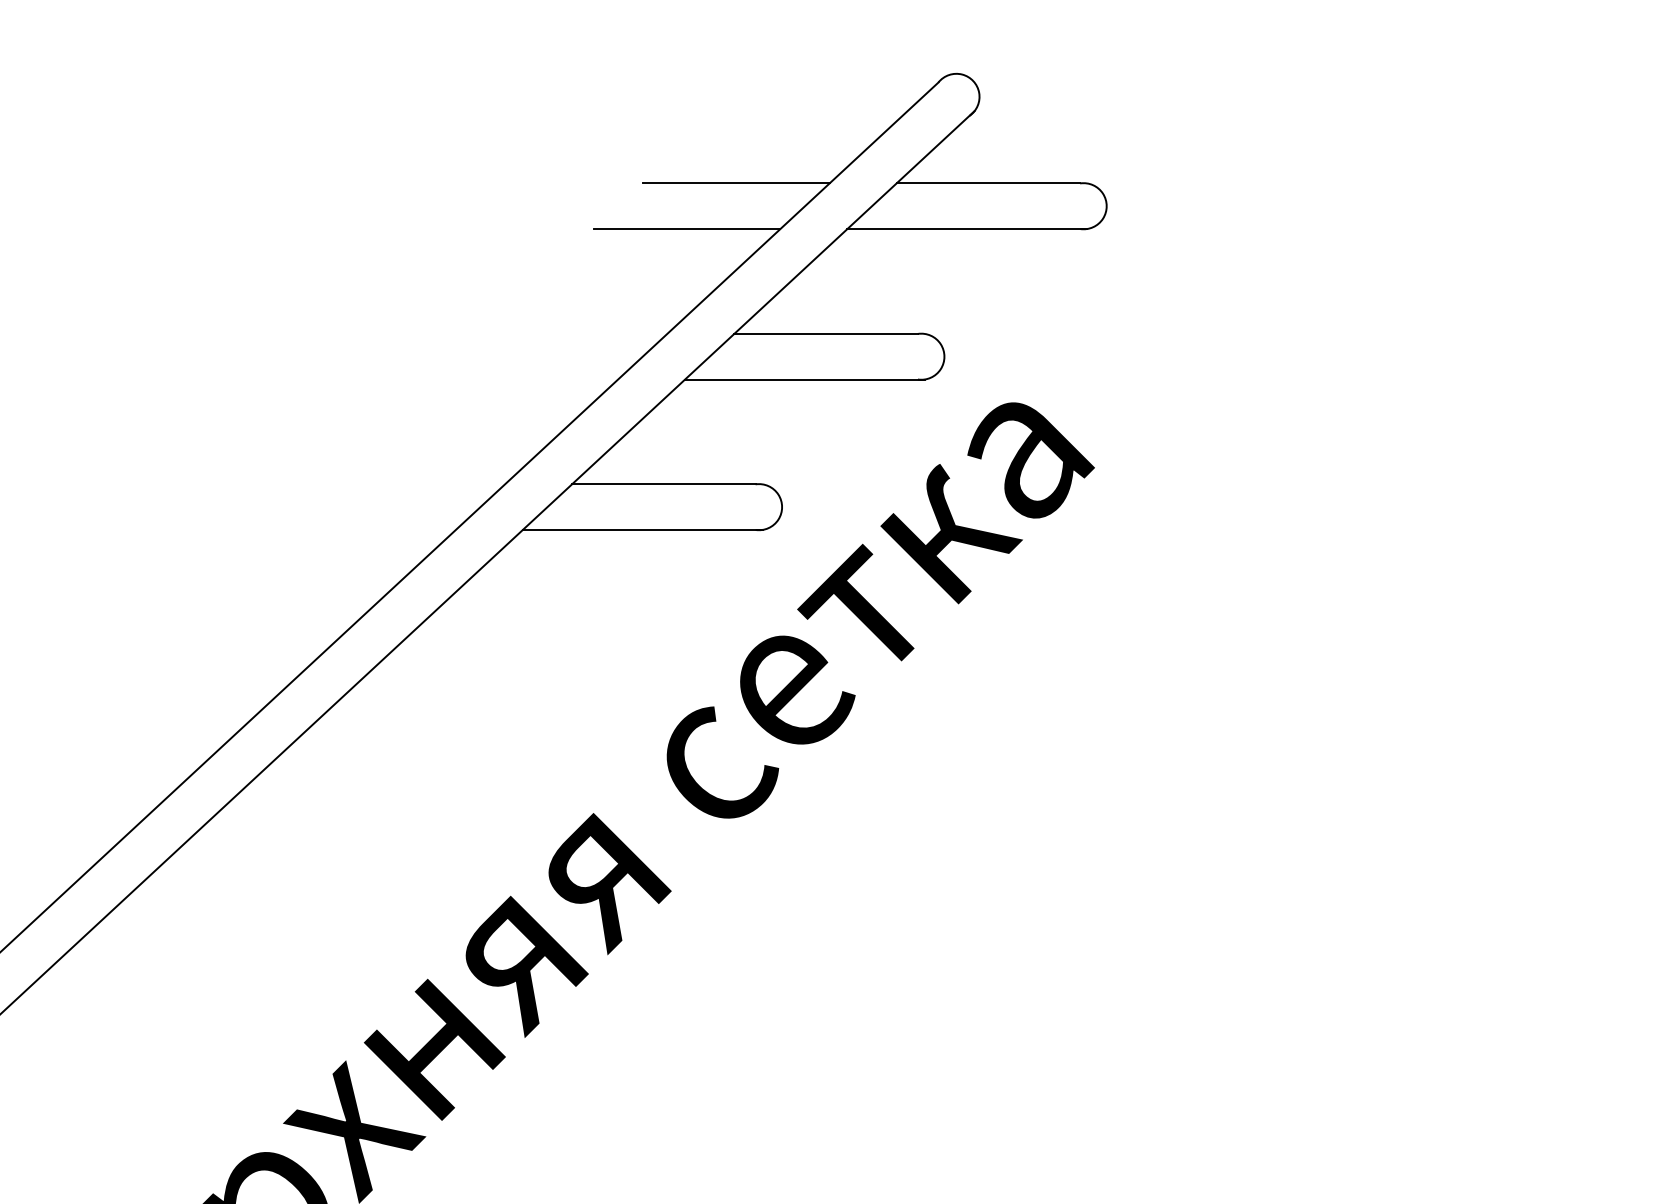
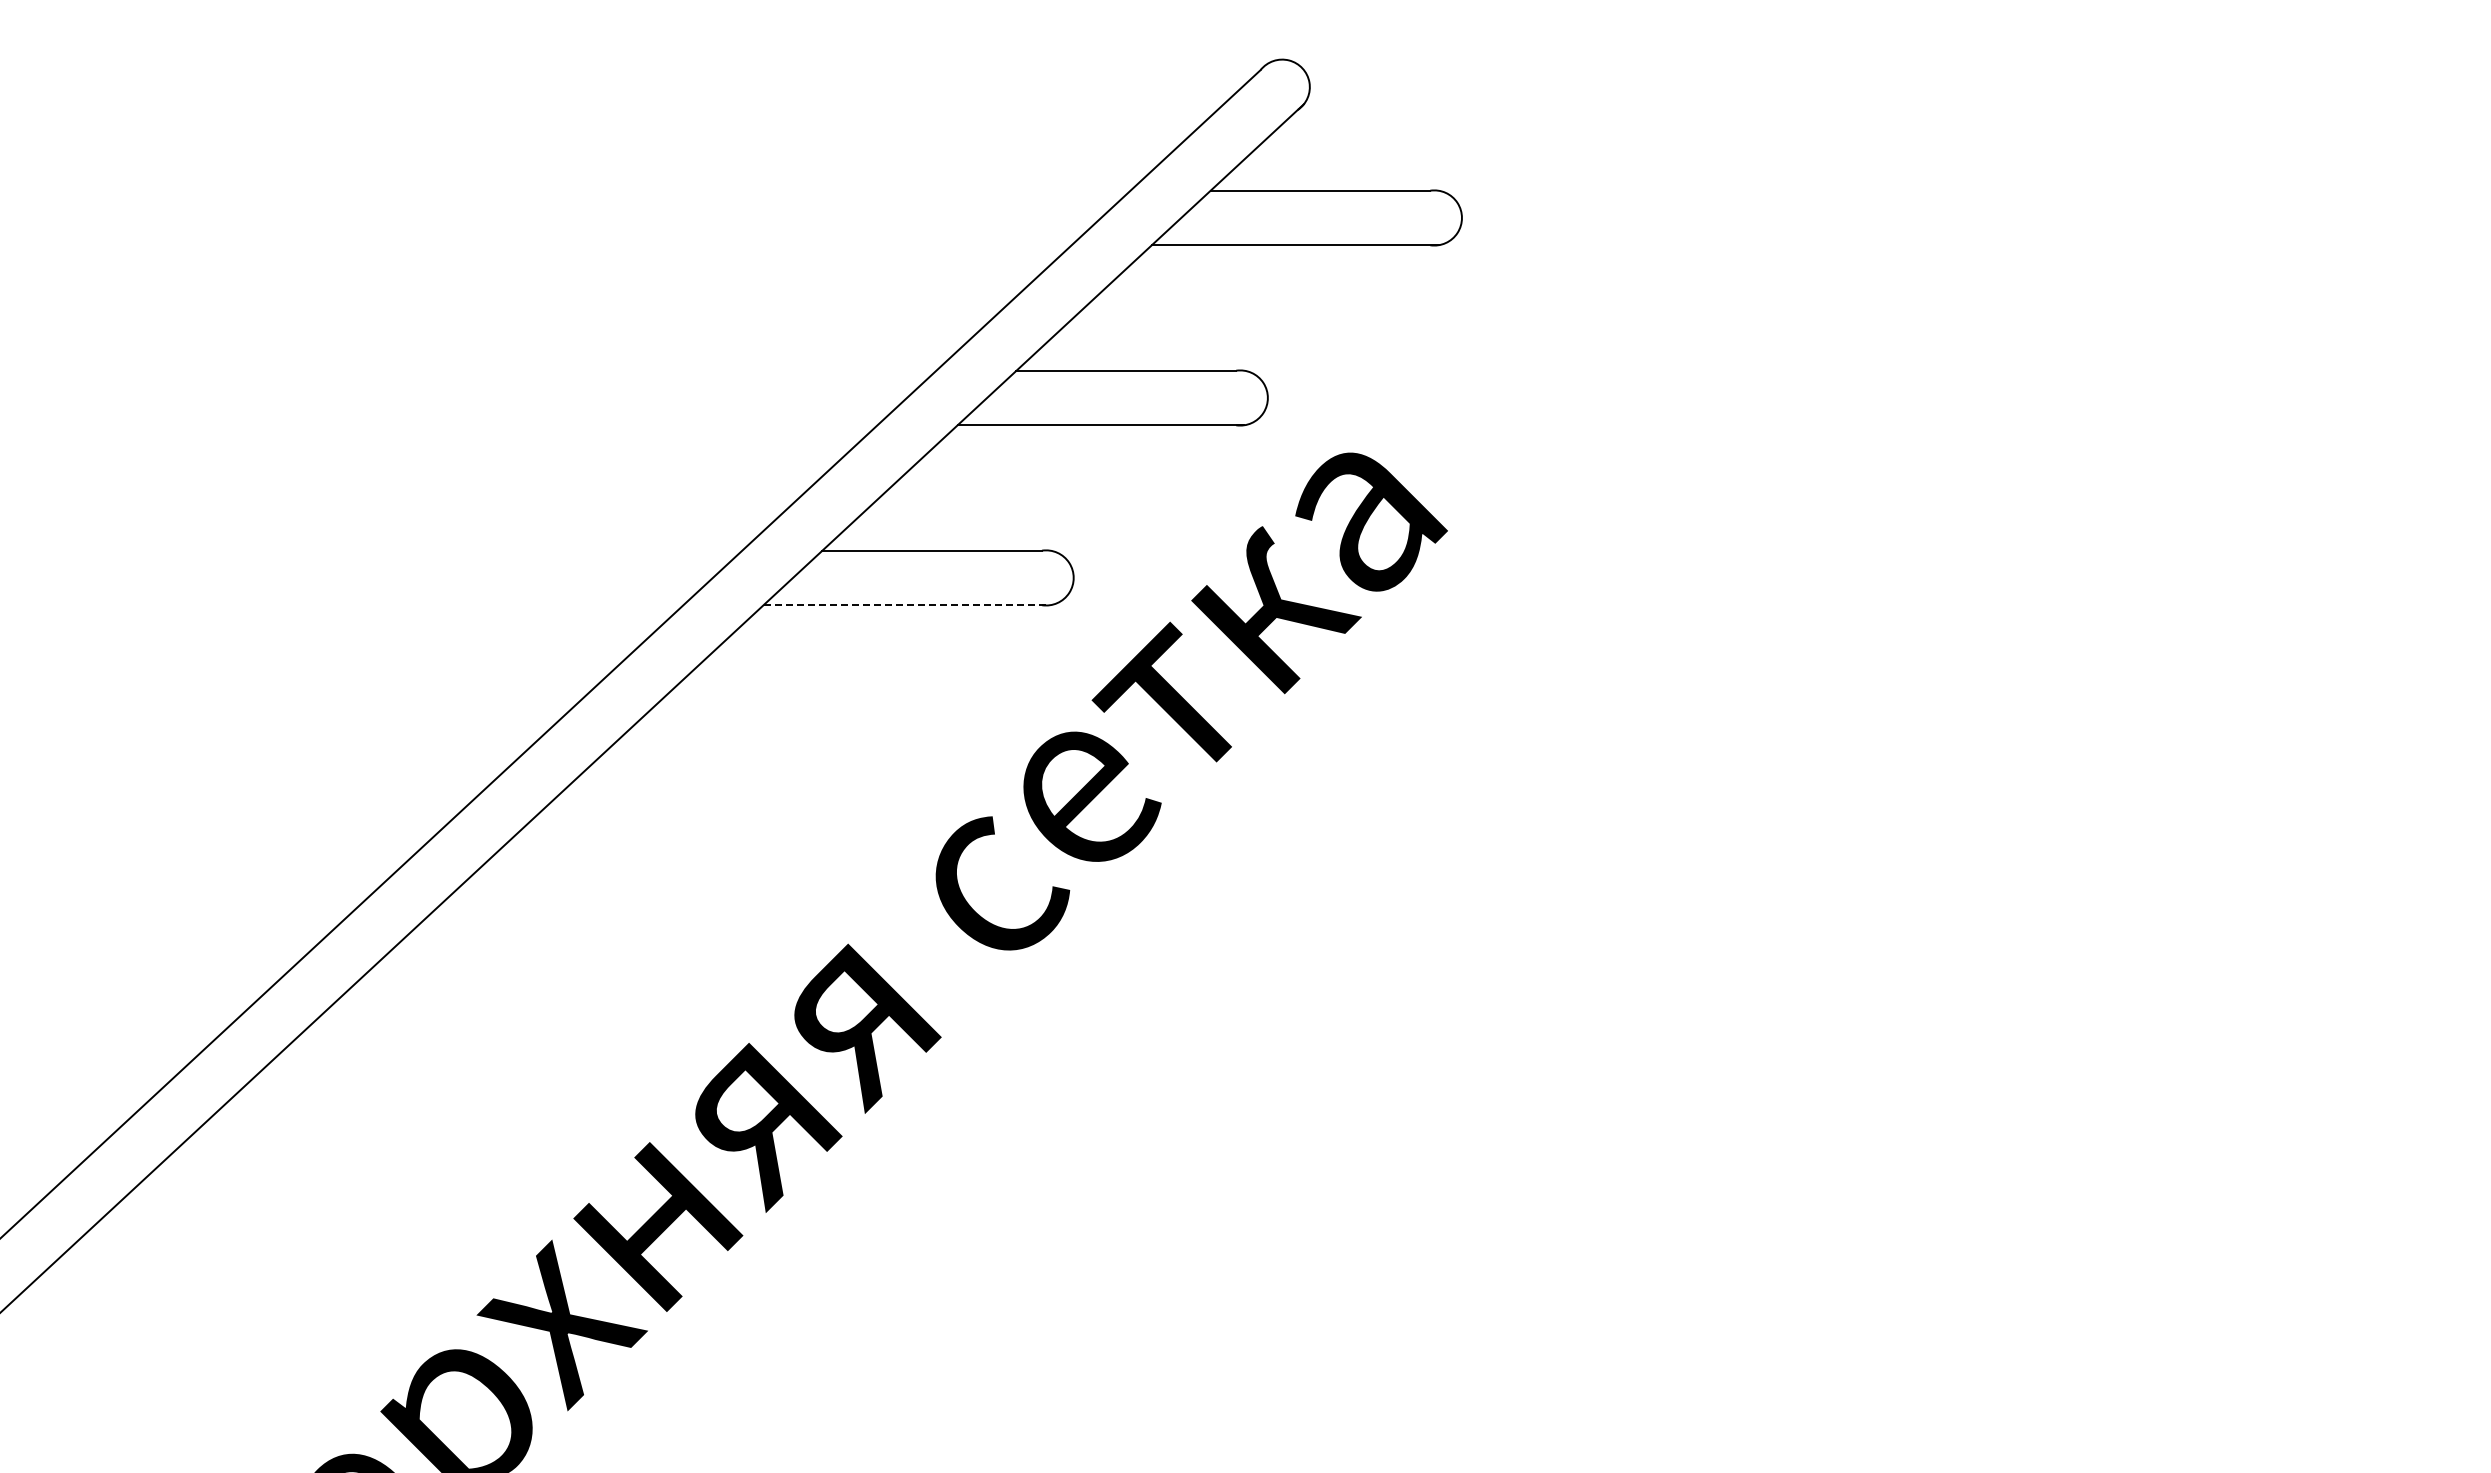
line: (735, 183) -> (1018, 190), removed
line: (686, 229) -> (959, 245), removed
line: (643, 530) -> (907, 605), solid -> dashed

